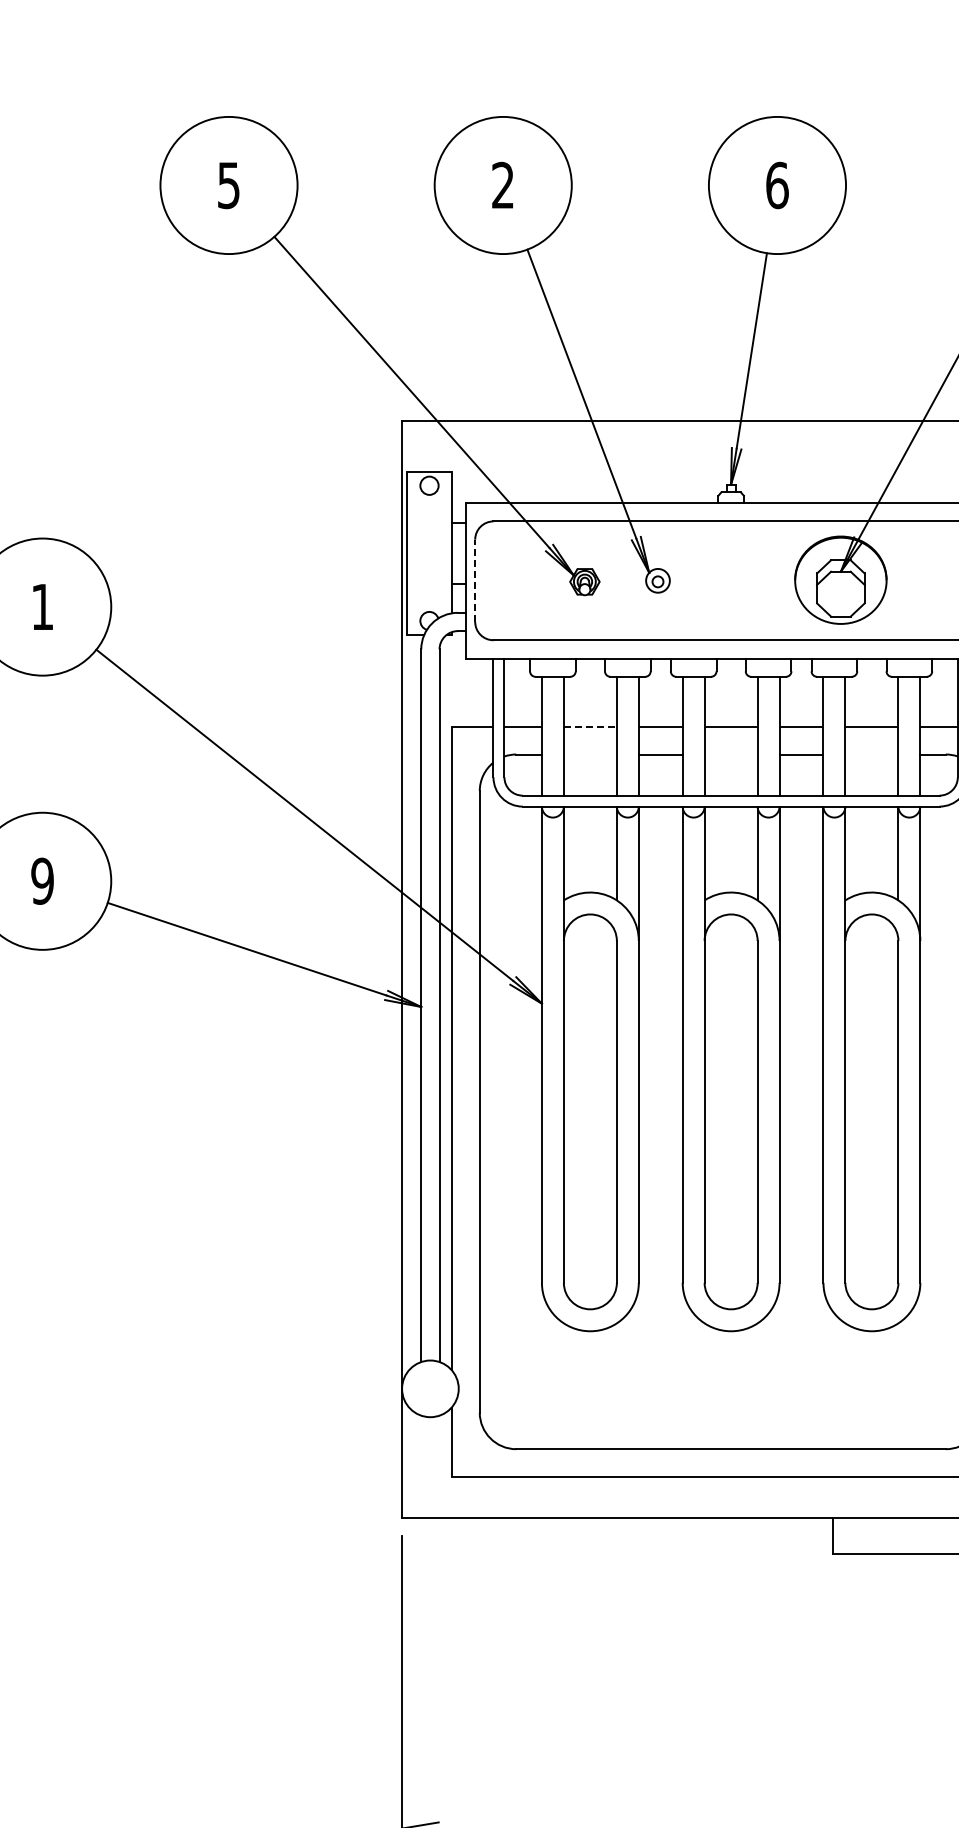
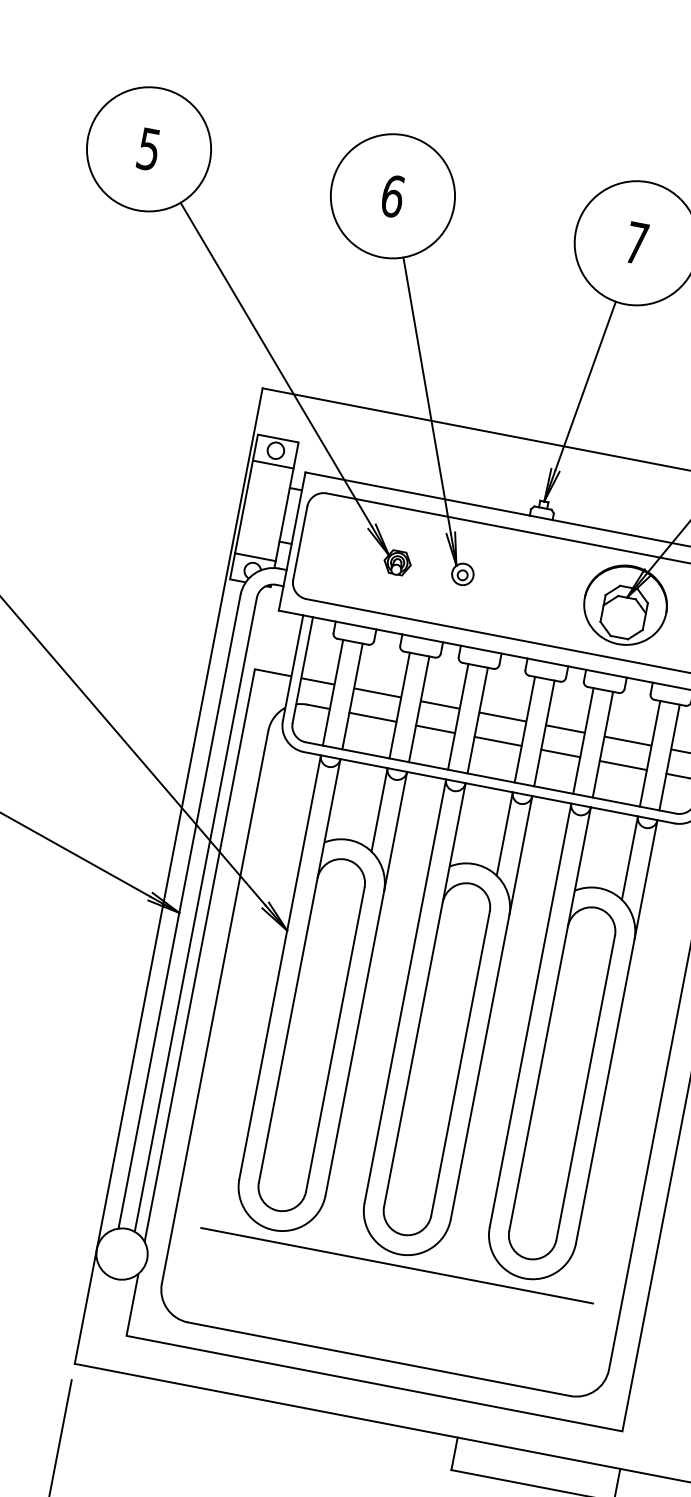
text: (503, 185) -> (393, 196), 2 -> 6
text: (777, 185) -> (636, 243), 6 -> 7
line: (429, 501) -> (273, 464), added
line: (475, 580) -> (300, 542), dashed -> solid
line: (429, 605) -> (255, 557), added
line: (590, 727) -> (377, 693), dashed -> solid
line: (589, 754) -> (372, 717), added
line: (730, 754) -> (497, 741), added
line: (871, 754) -> (622, 765), added
line: (730, 1344) -> (396, 1266), added

